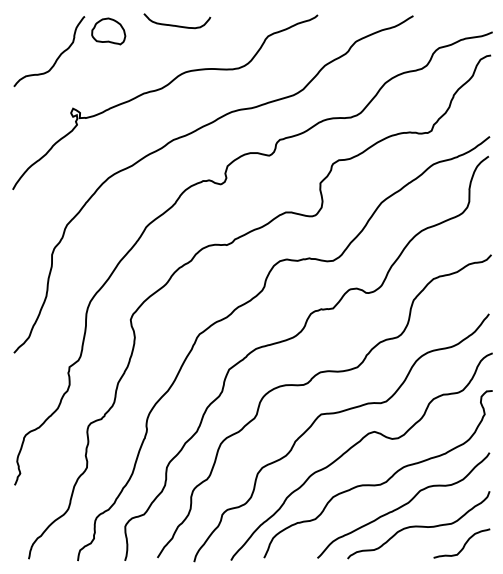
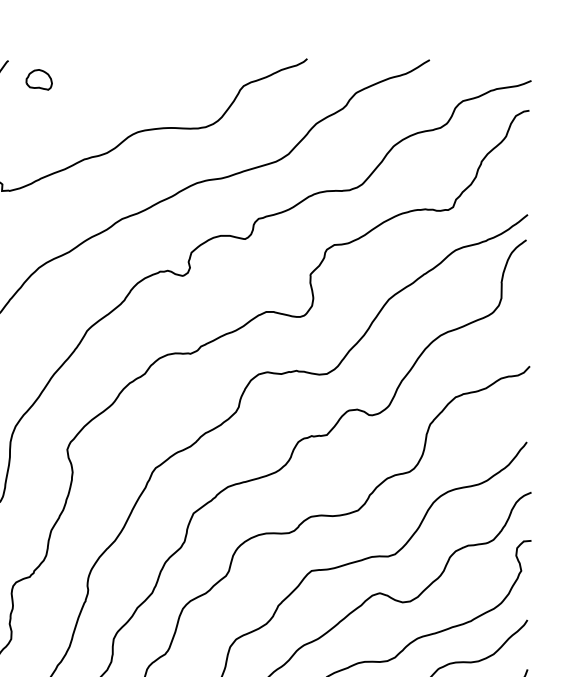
curve: (177, 25) -> (127, 72), removed
part: (108, 31) -> (38, 79), size x0.6

